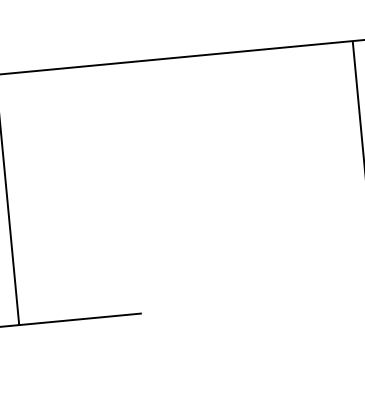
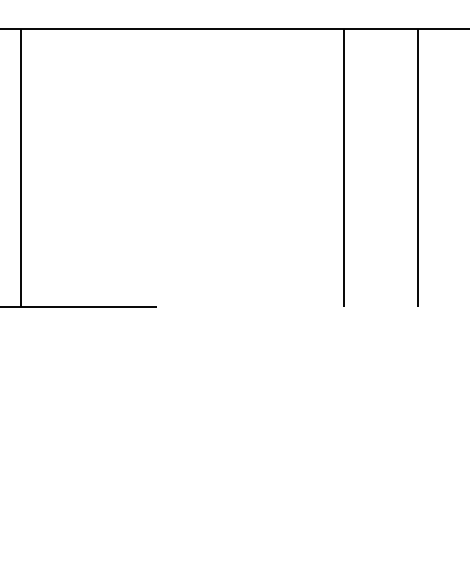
line: (297, 172) -> (343, 167), added

